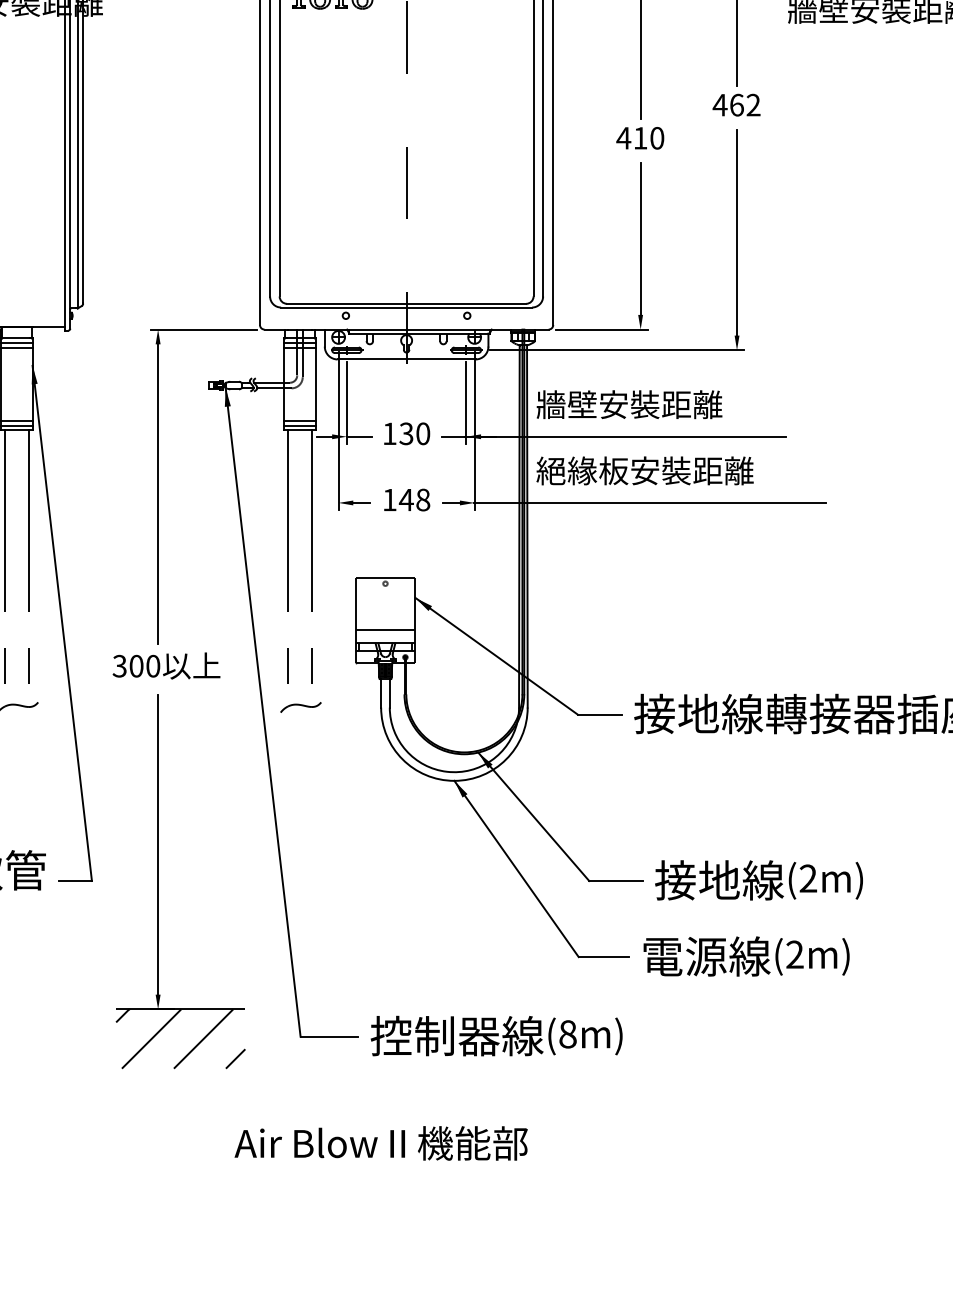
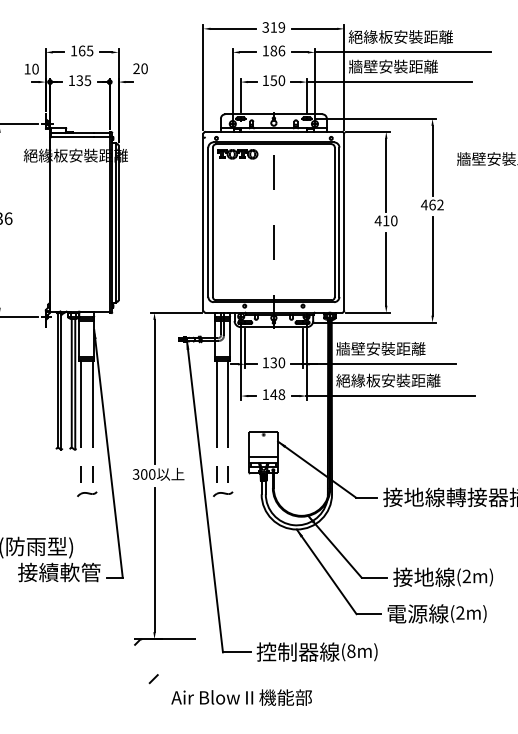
line: (151, 1039) -> (151, 653), removed
line: (203, 1039) -> (176, 653), removed
line: (235, 1059) -> (153, 679), moved
text: (380, 1143) -> (241, 697), moved

